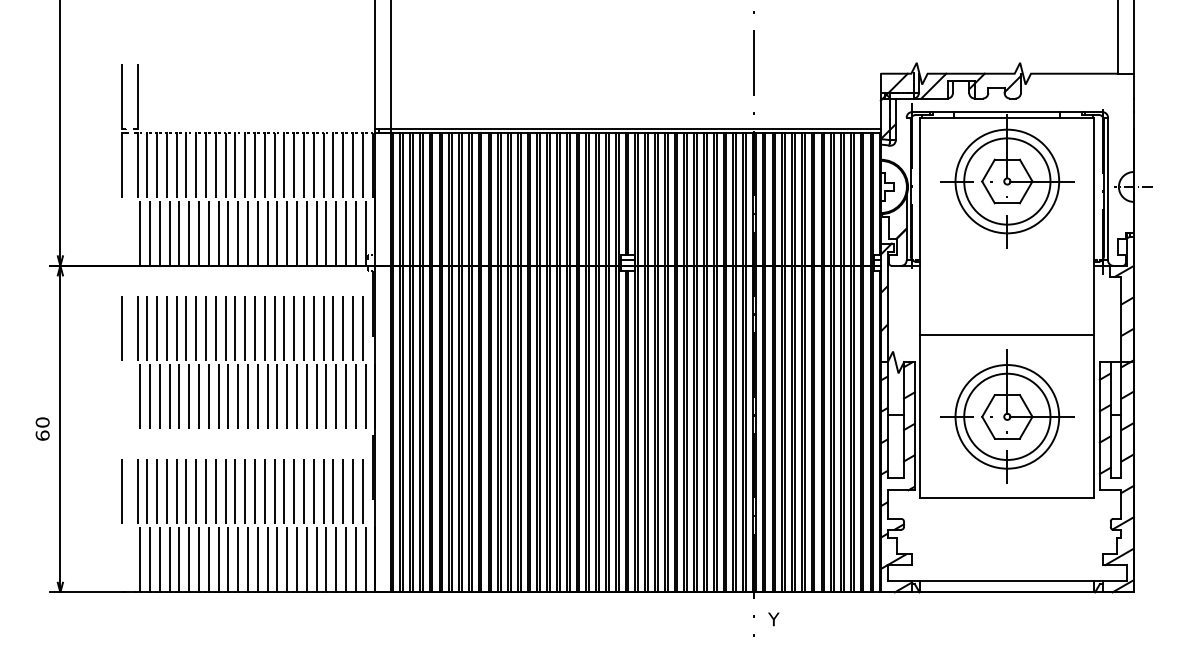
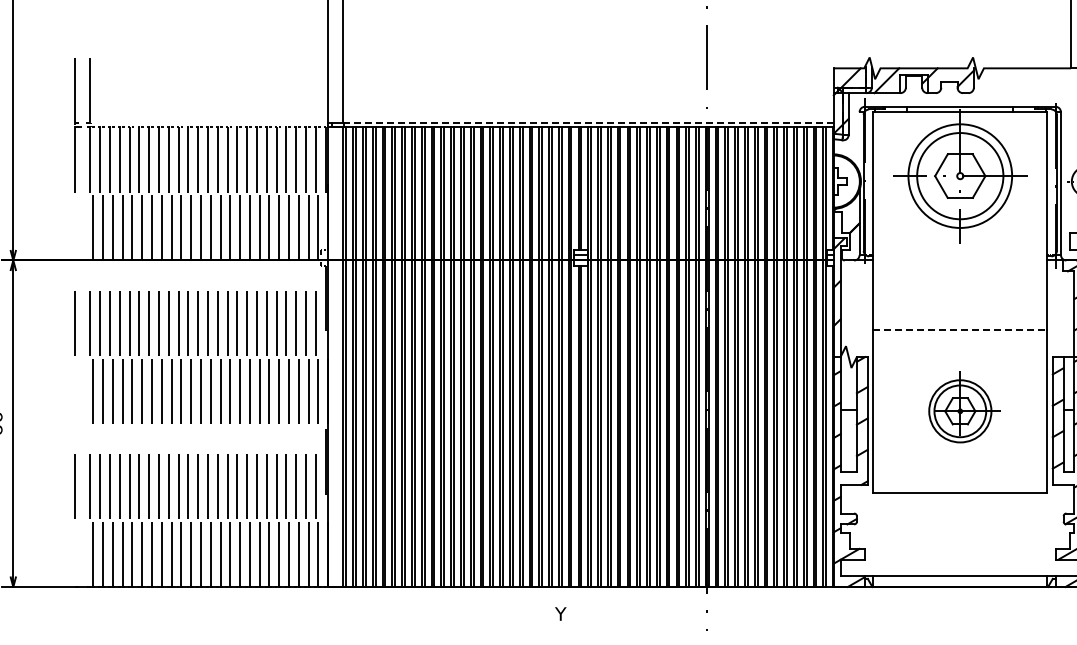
line: (635, 128) -> (588, 123), solid -> dashed
line: (1007, 335) -> (960, 330), solid -> dashed
part: (1007, 416) -> (960, 411), size x0.6
text: (773, 619) -> (560, 614), moved

